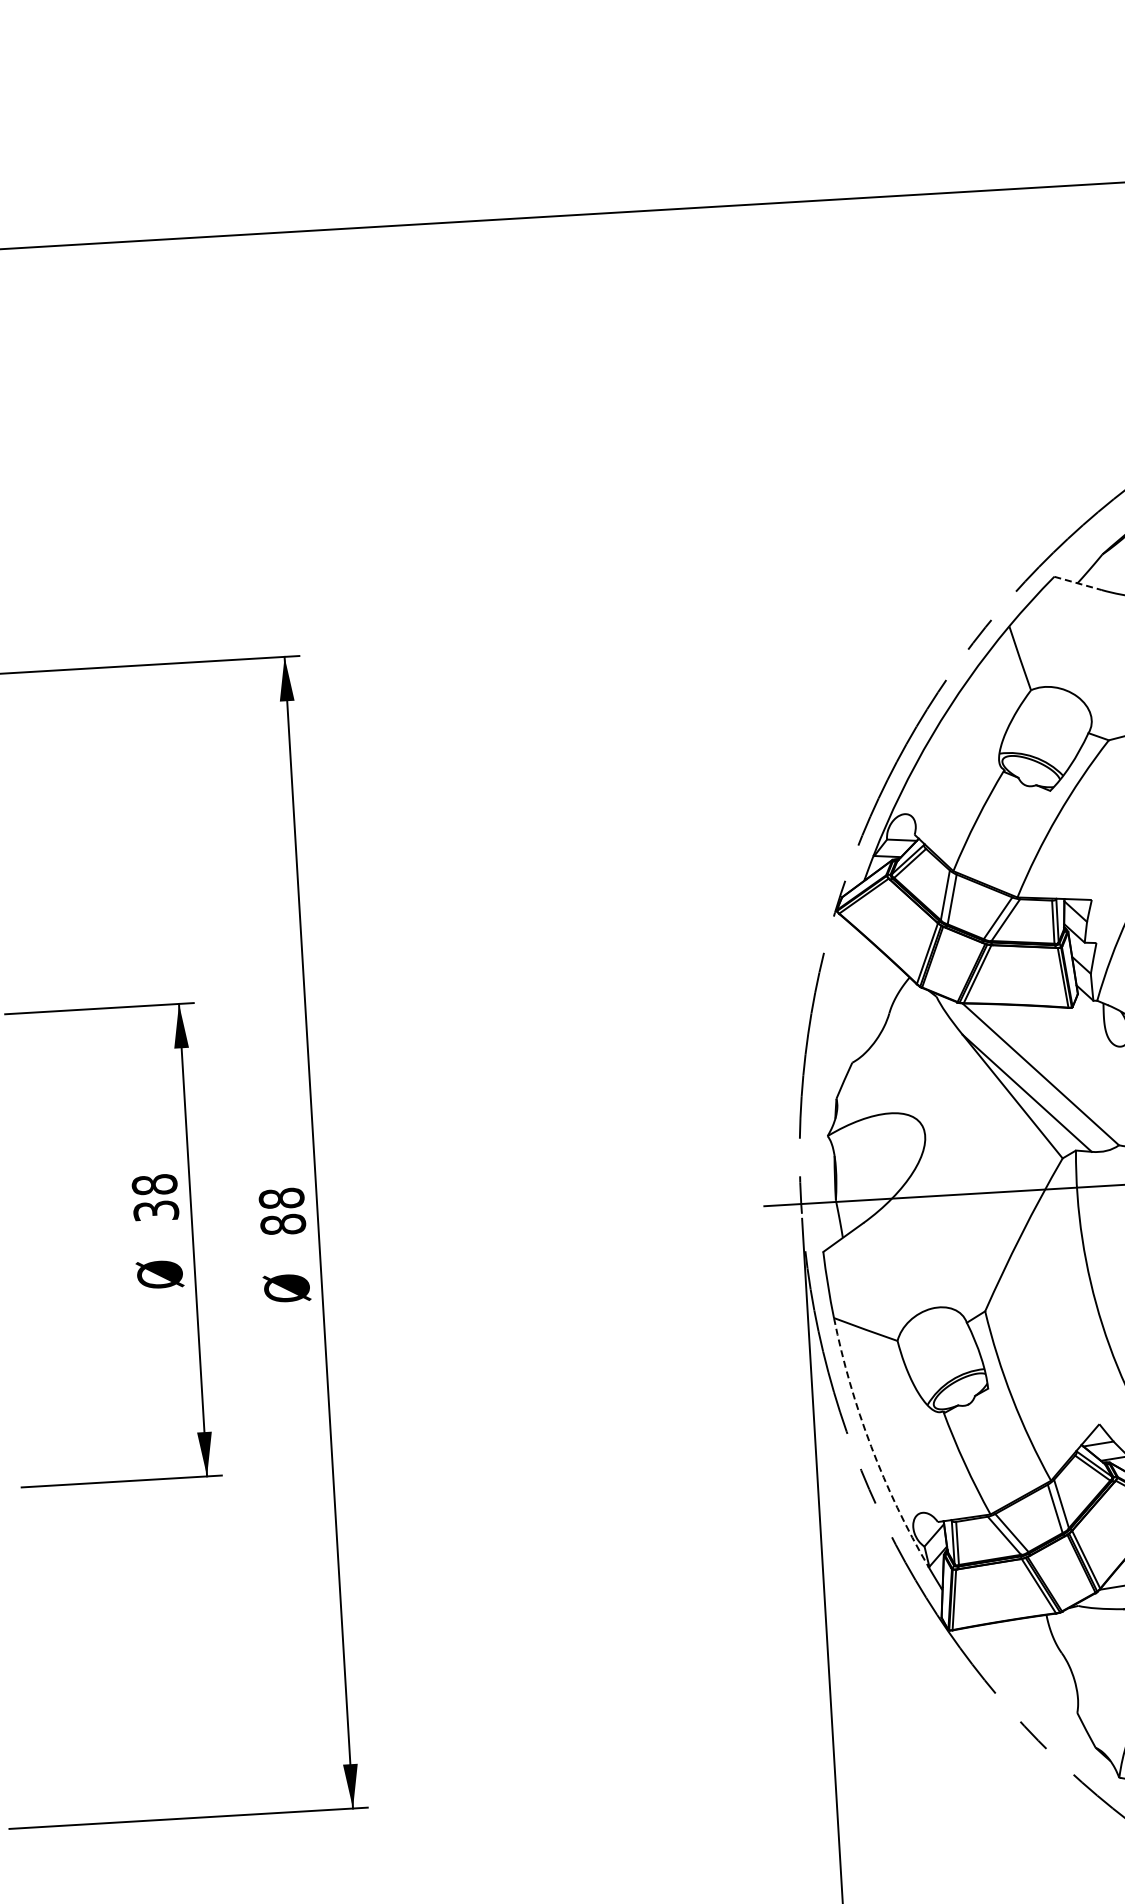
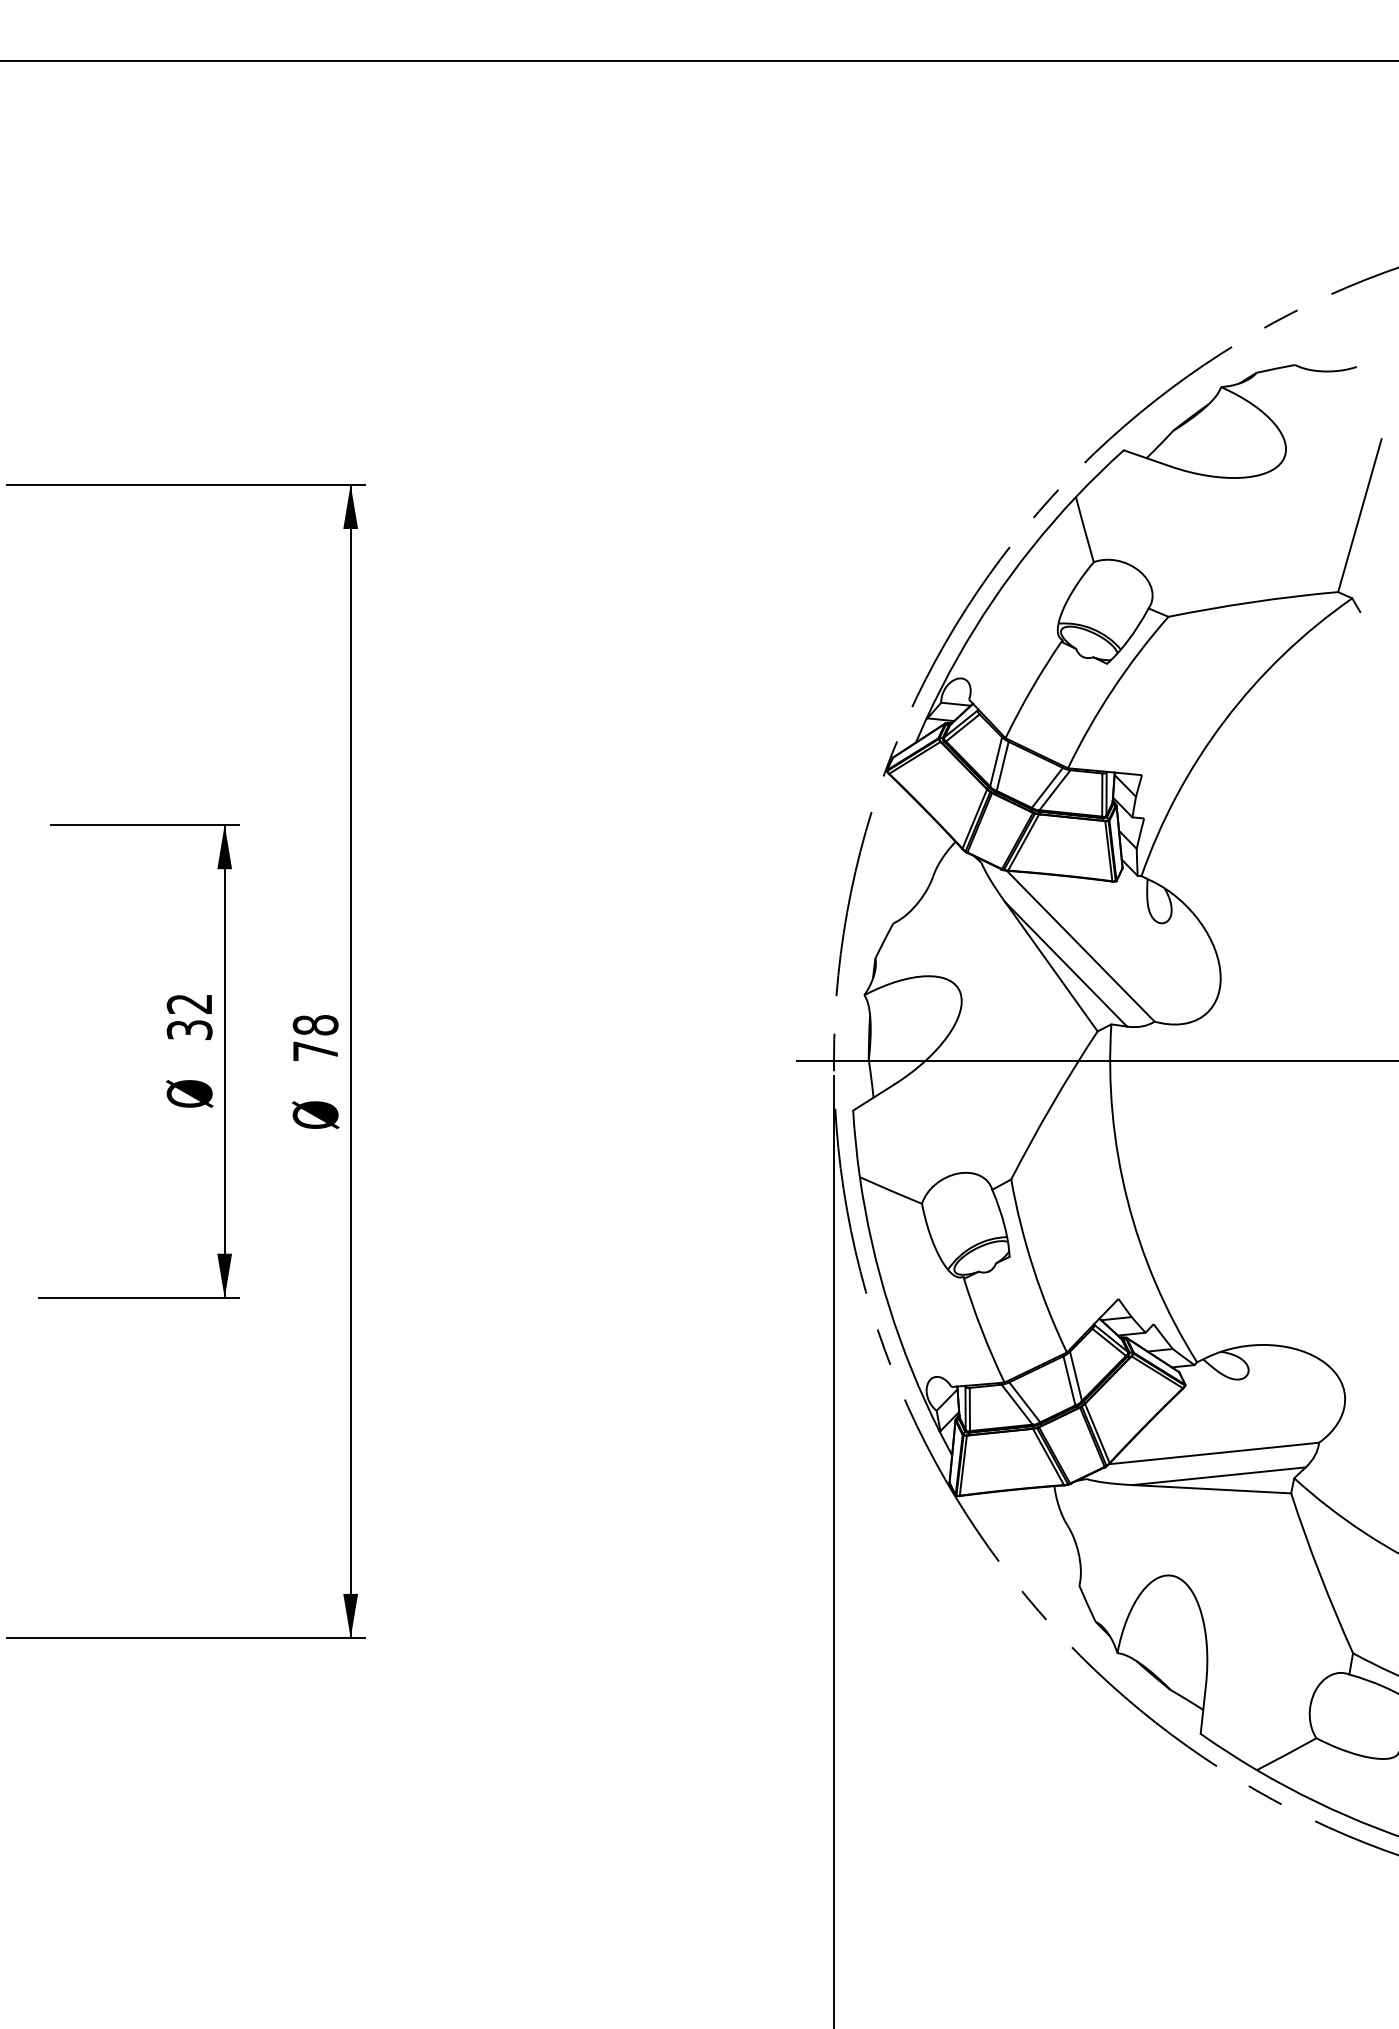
line: (1078, 583) -> (1147, 458), dashed -> solid
text: (154, 1184) -> (189, 1003), 38 -> 32
text: (283, 1224) -> (315, 1051), 88 -> 78
arc: (871, 1446) -> (889, 1307), dashed -> solid

